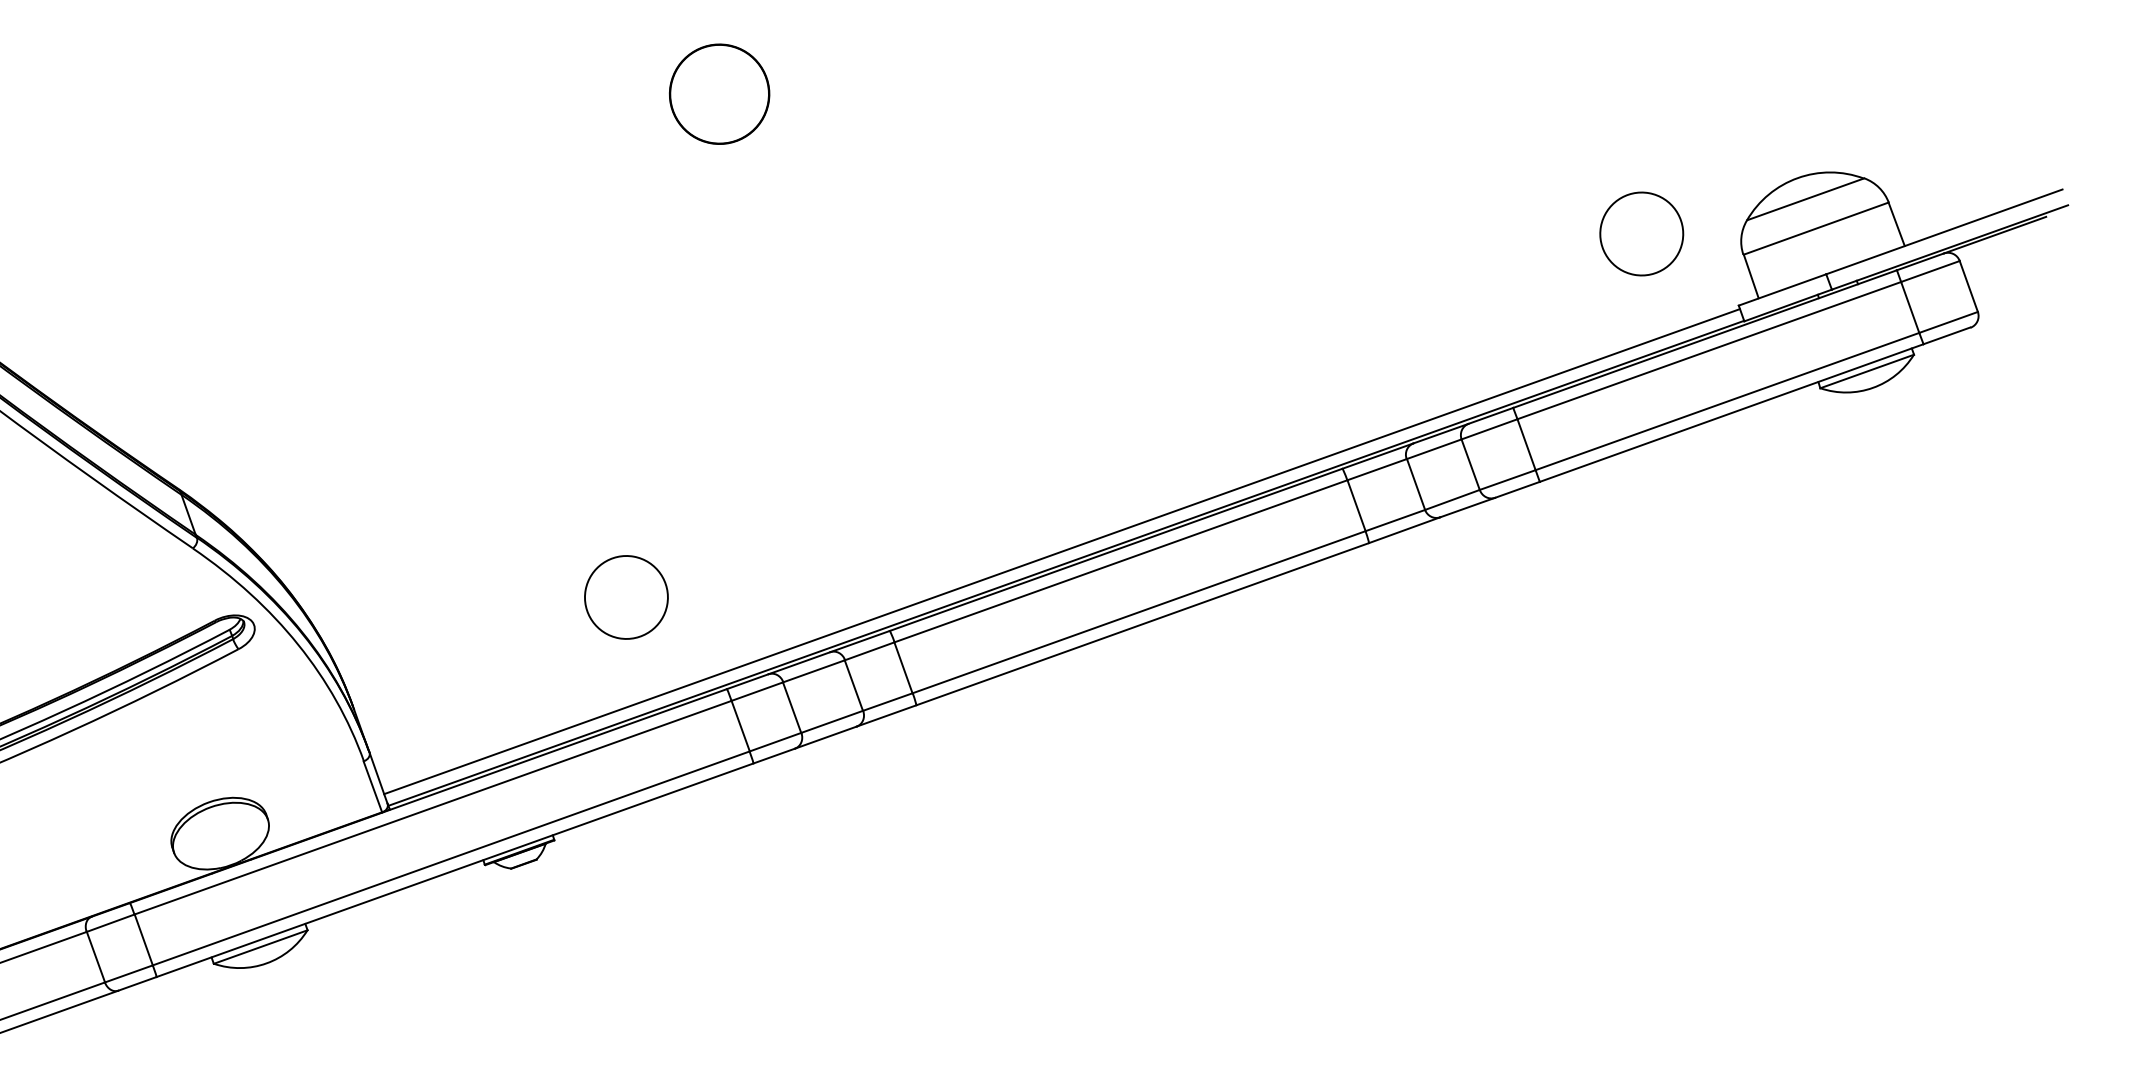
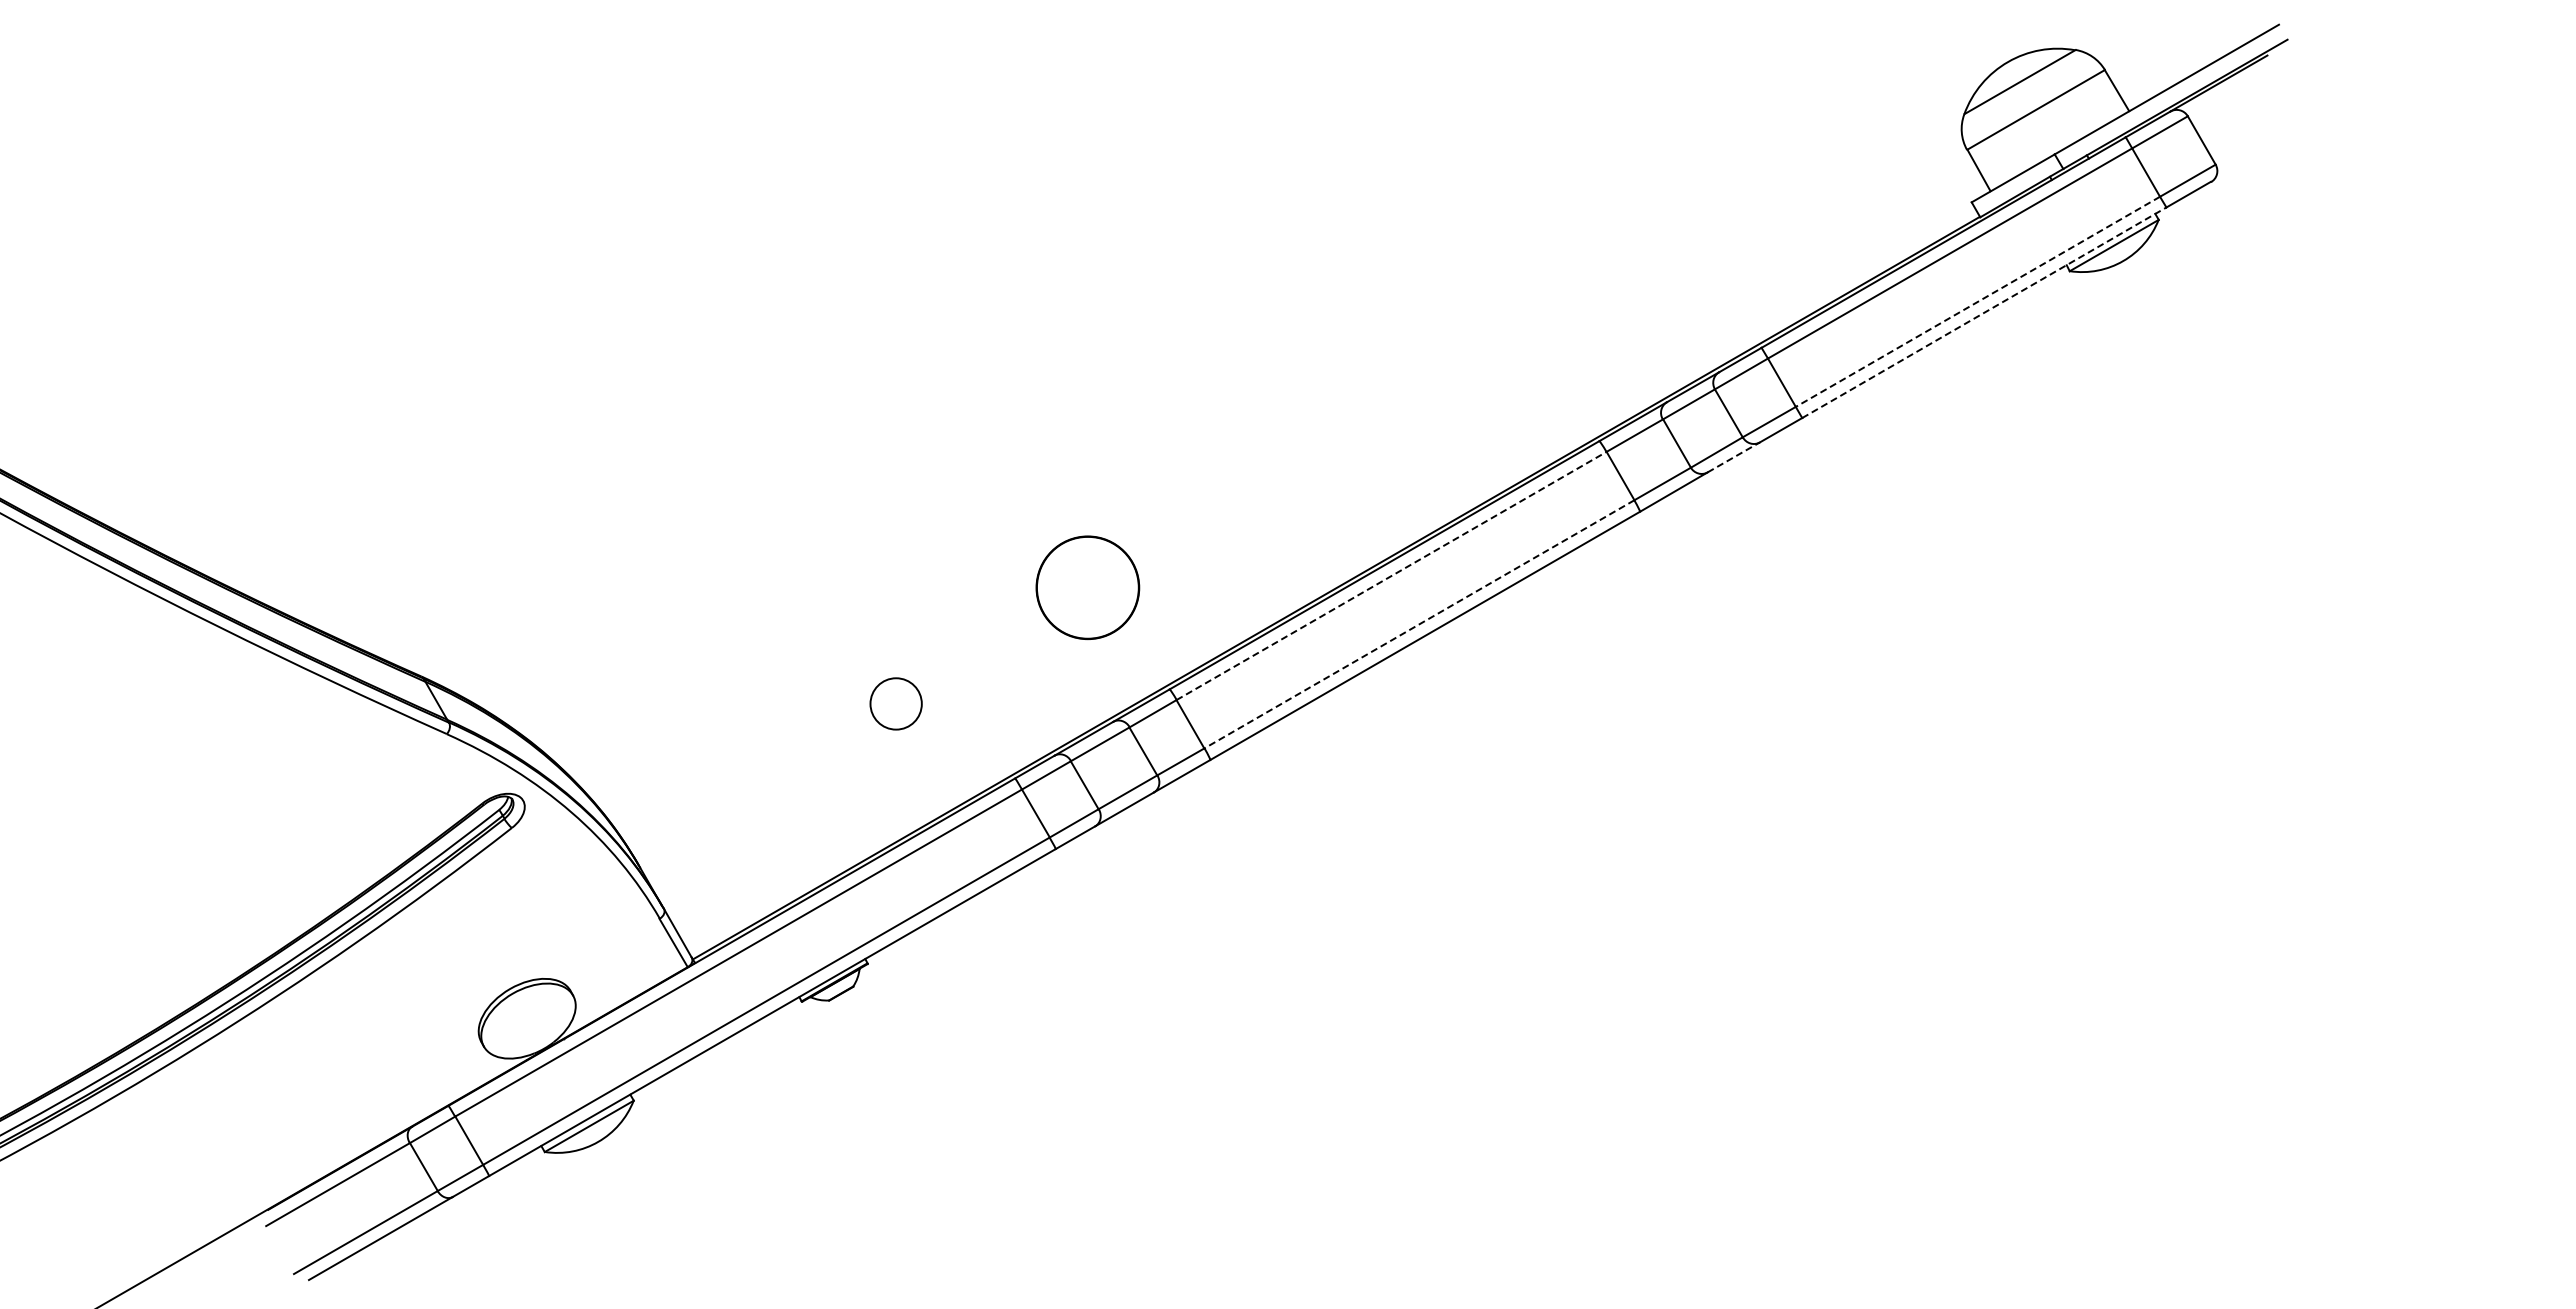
part: (719, 93) -> (1087, 587), moved
circle: (1641, 233) -> (1859, 147), removed
line: (1726, 402) -> (1977, 302), solid -> dashed
line: (1731, 412) -> (1984, 312), solid -> dashed
line: (1468, 507) -> (1734, 457), solid -> dashed
line: (1061, 551) -> (1329, 576), removed
line: (1121, 561) -> (1392, 575), solid -> dashed
circle: (625, 596) -> (895, 703), size x0.6
line: (1138, 612) -> (1418, 624), solid -> dashed

